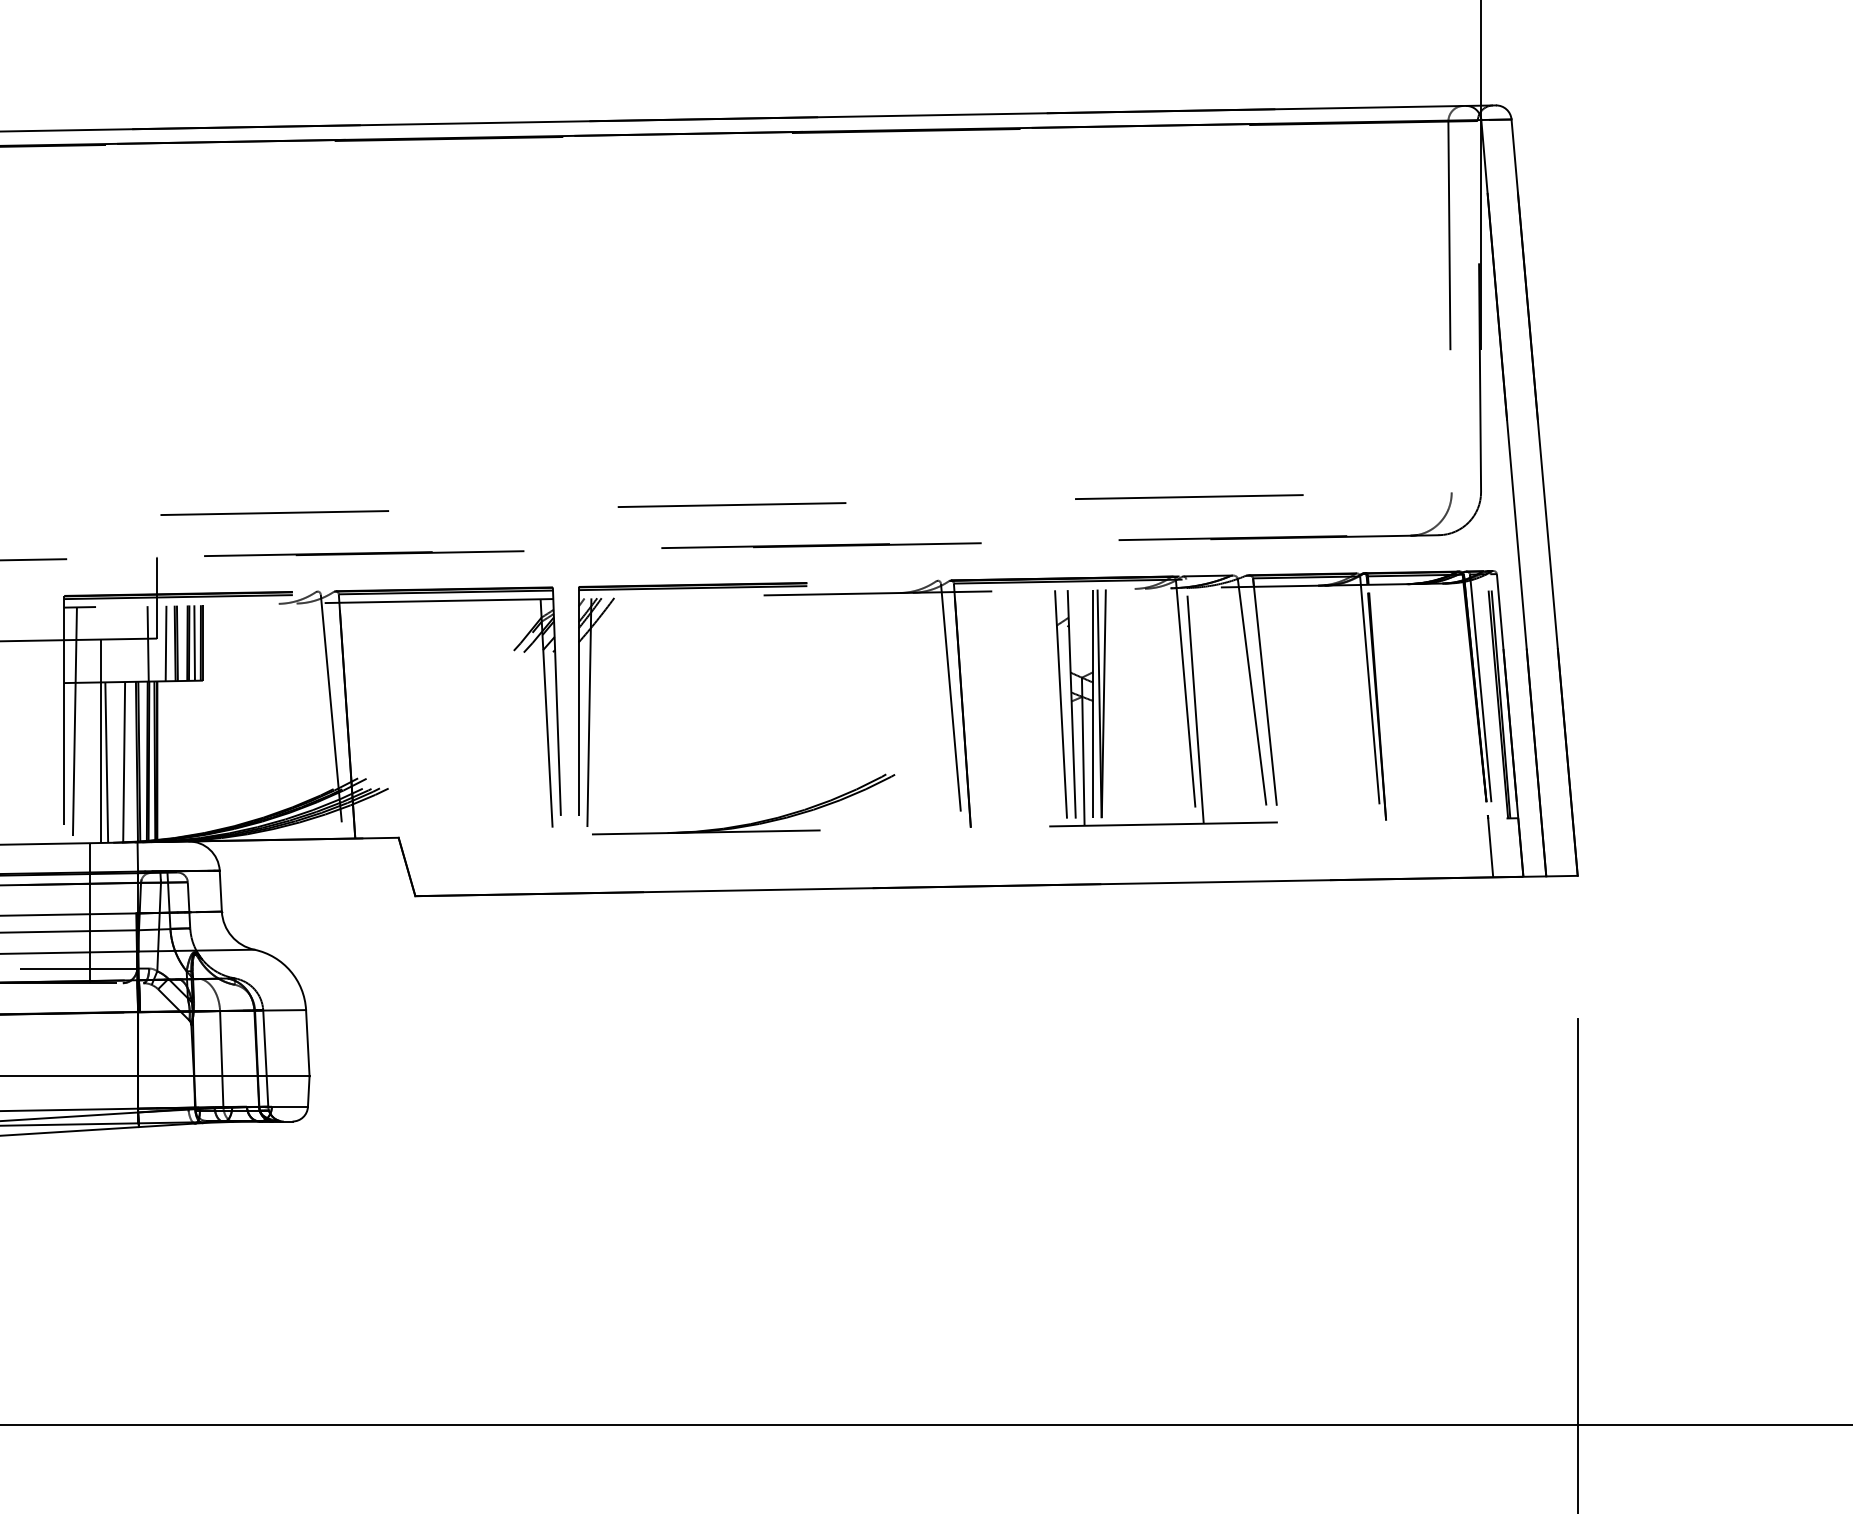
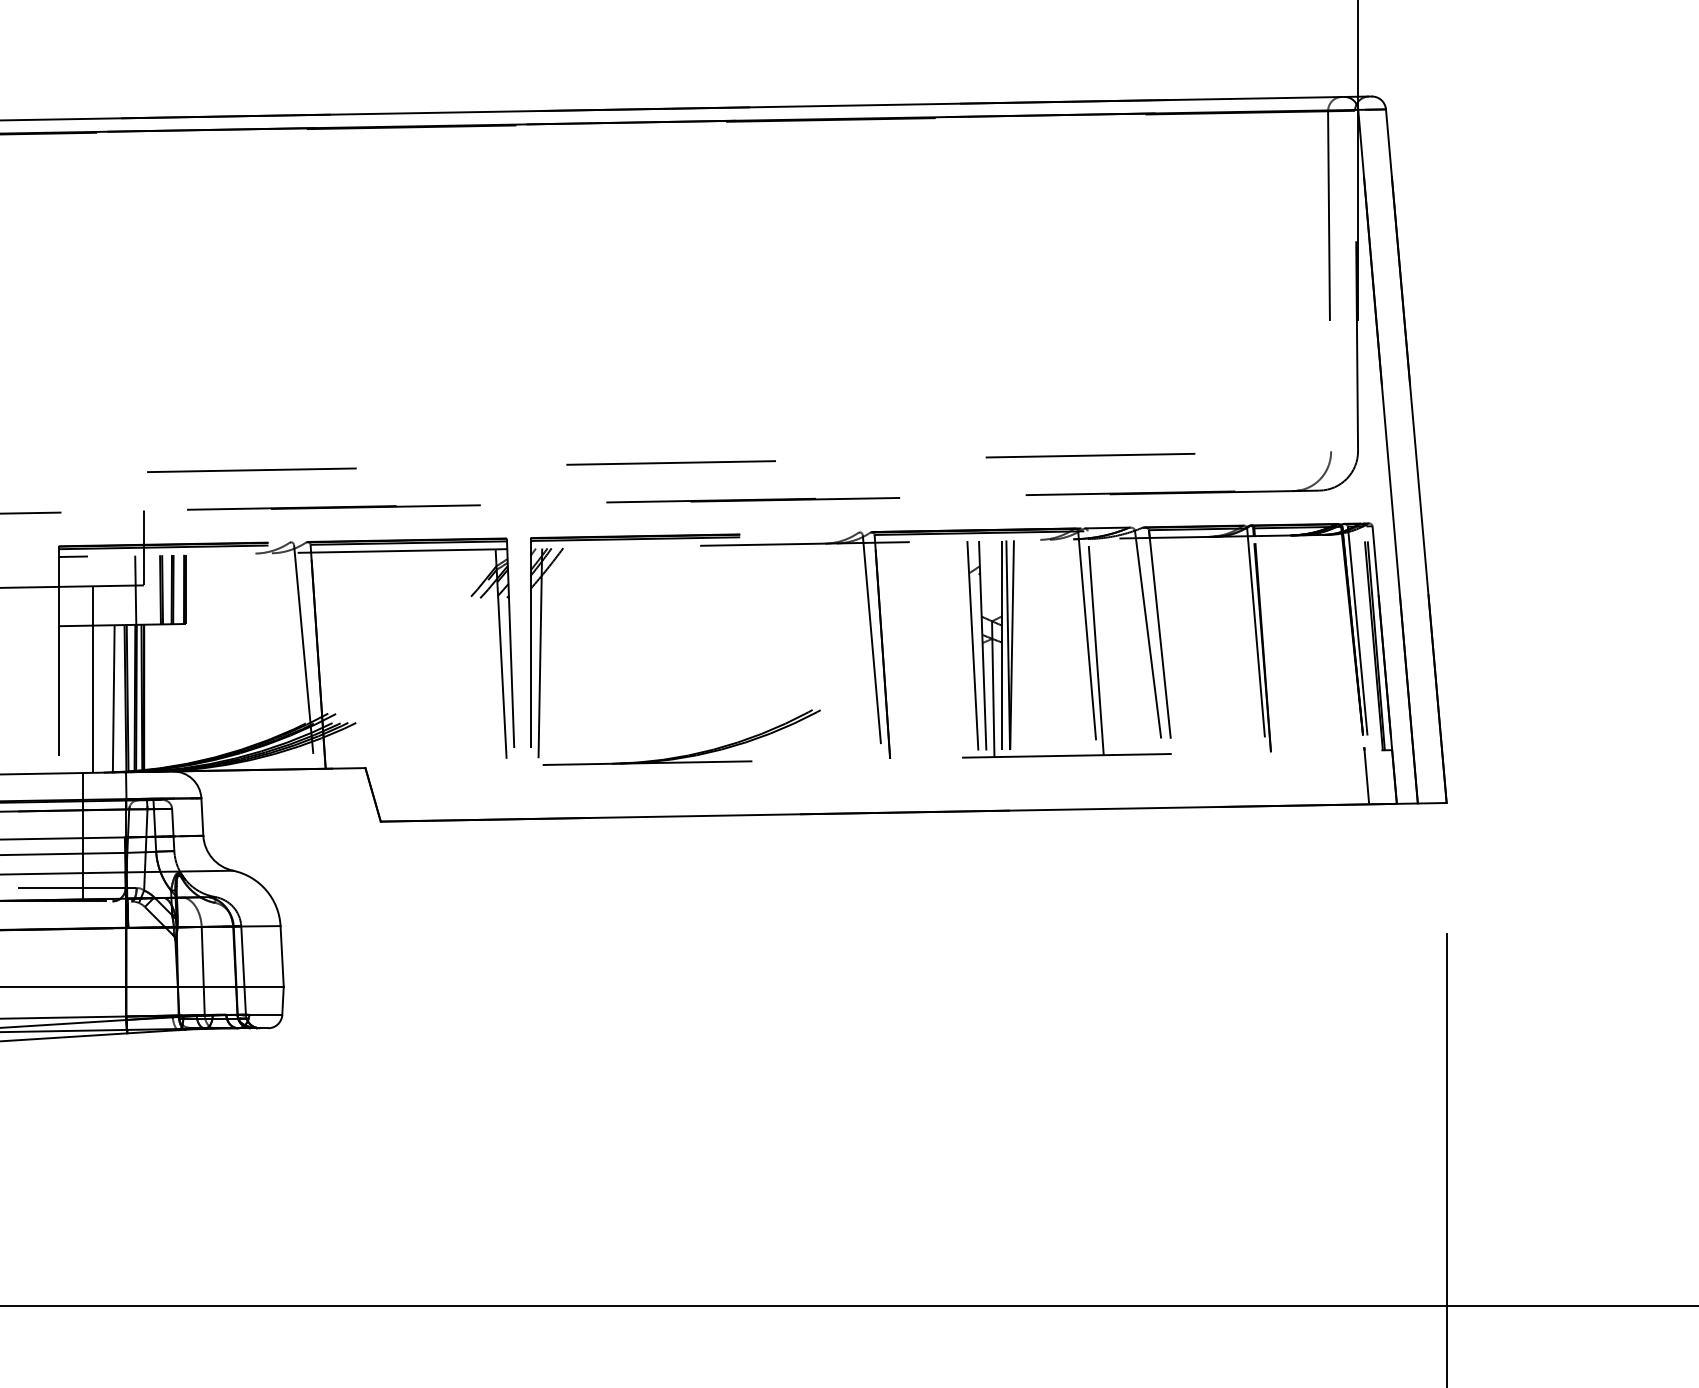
line: (165, 643) -> (151, 589), removed
line: (194, 643) -> (178, 589), removed
line: (74, 724) -> (68, 664), removed
line: (106, 761) -> (97, 698), removed

